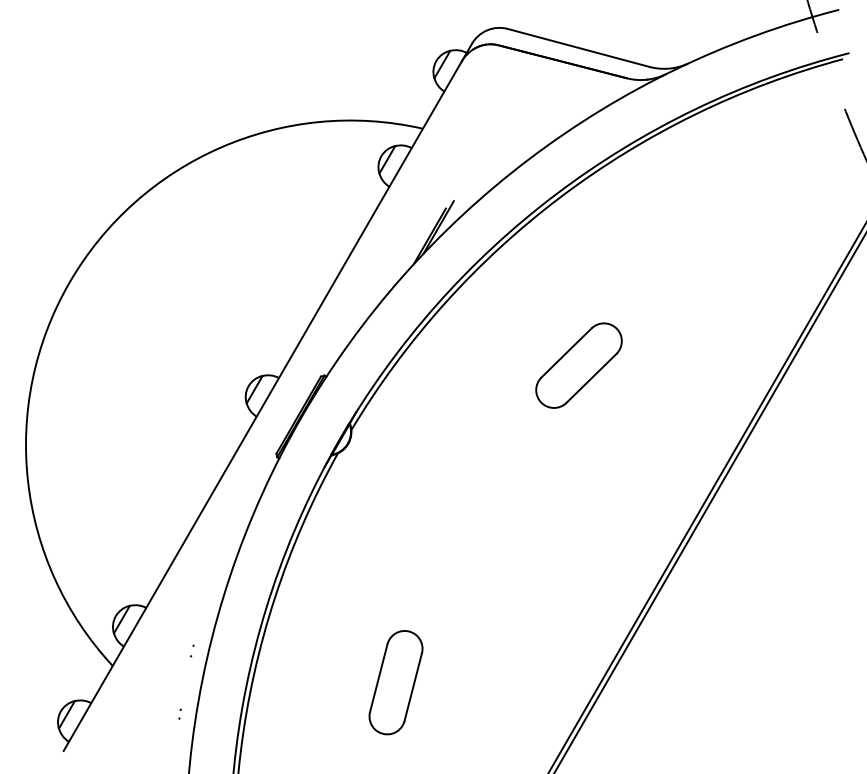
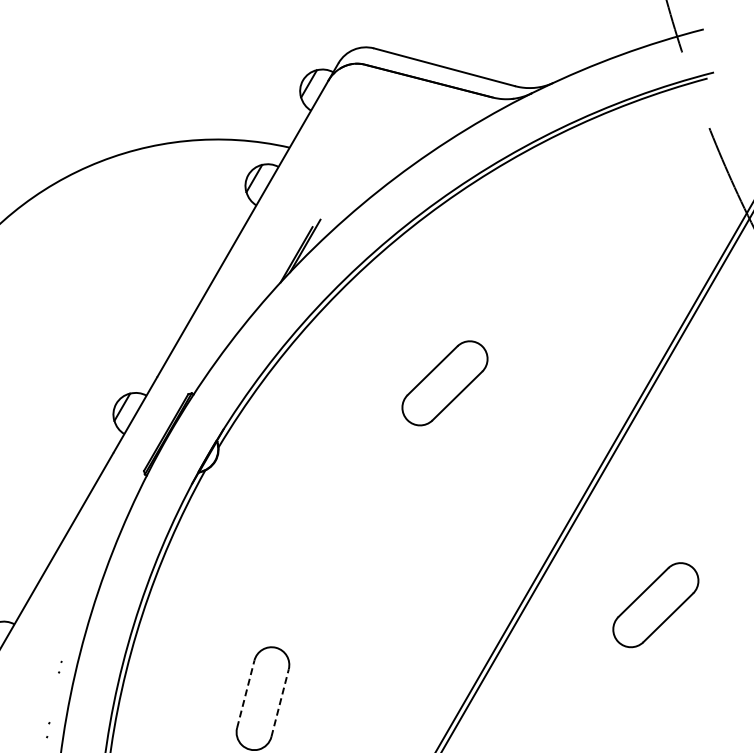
part: (790, 588) -> (655, 605), added
line: (378, 678) -> (245, 694), solid -> dashed
line: (413, 687) -> (280, 703), solid -> dashed
part: (179, 713) -> (47, 729), size x1.6

